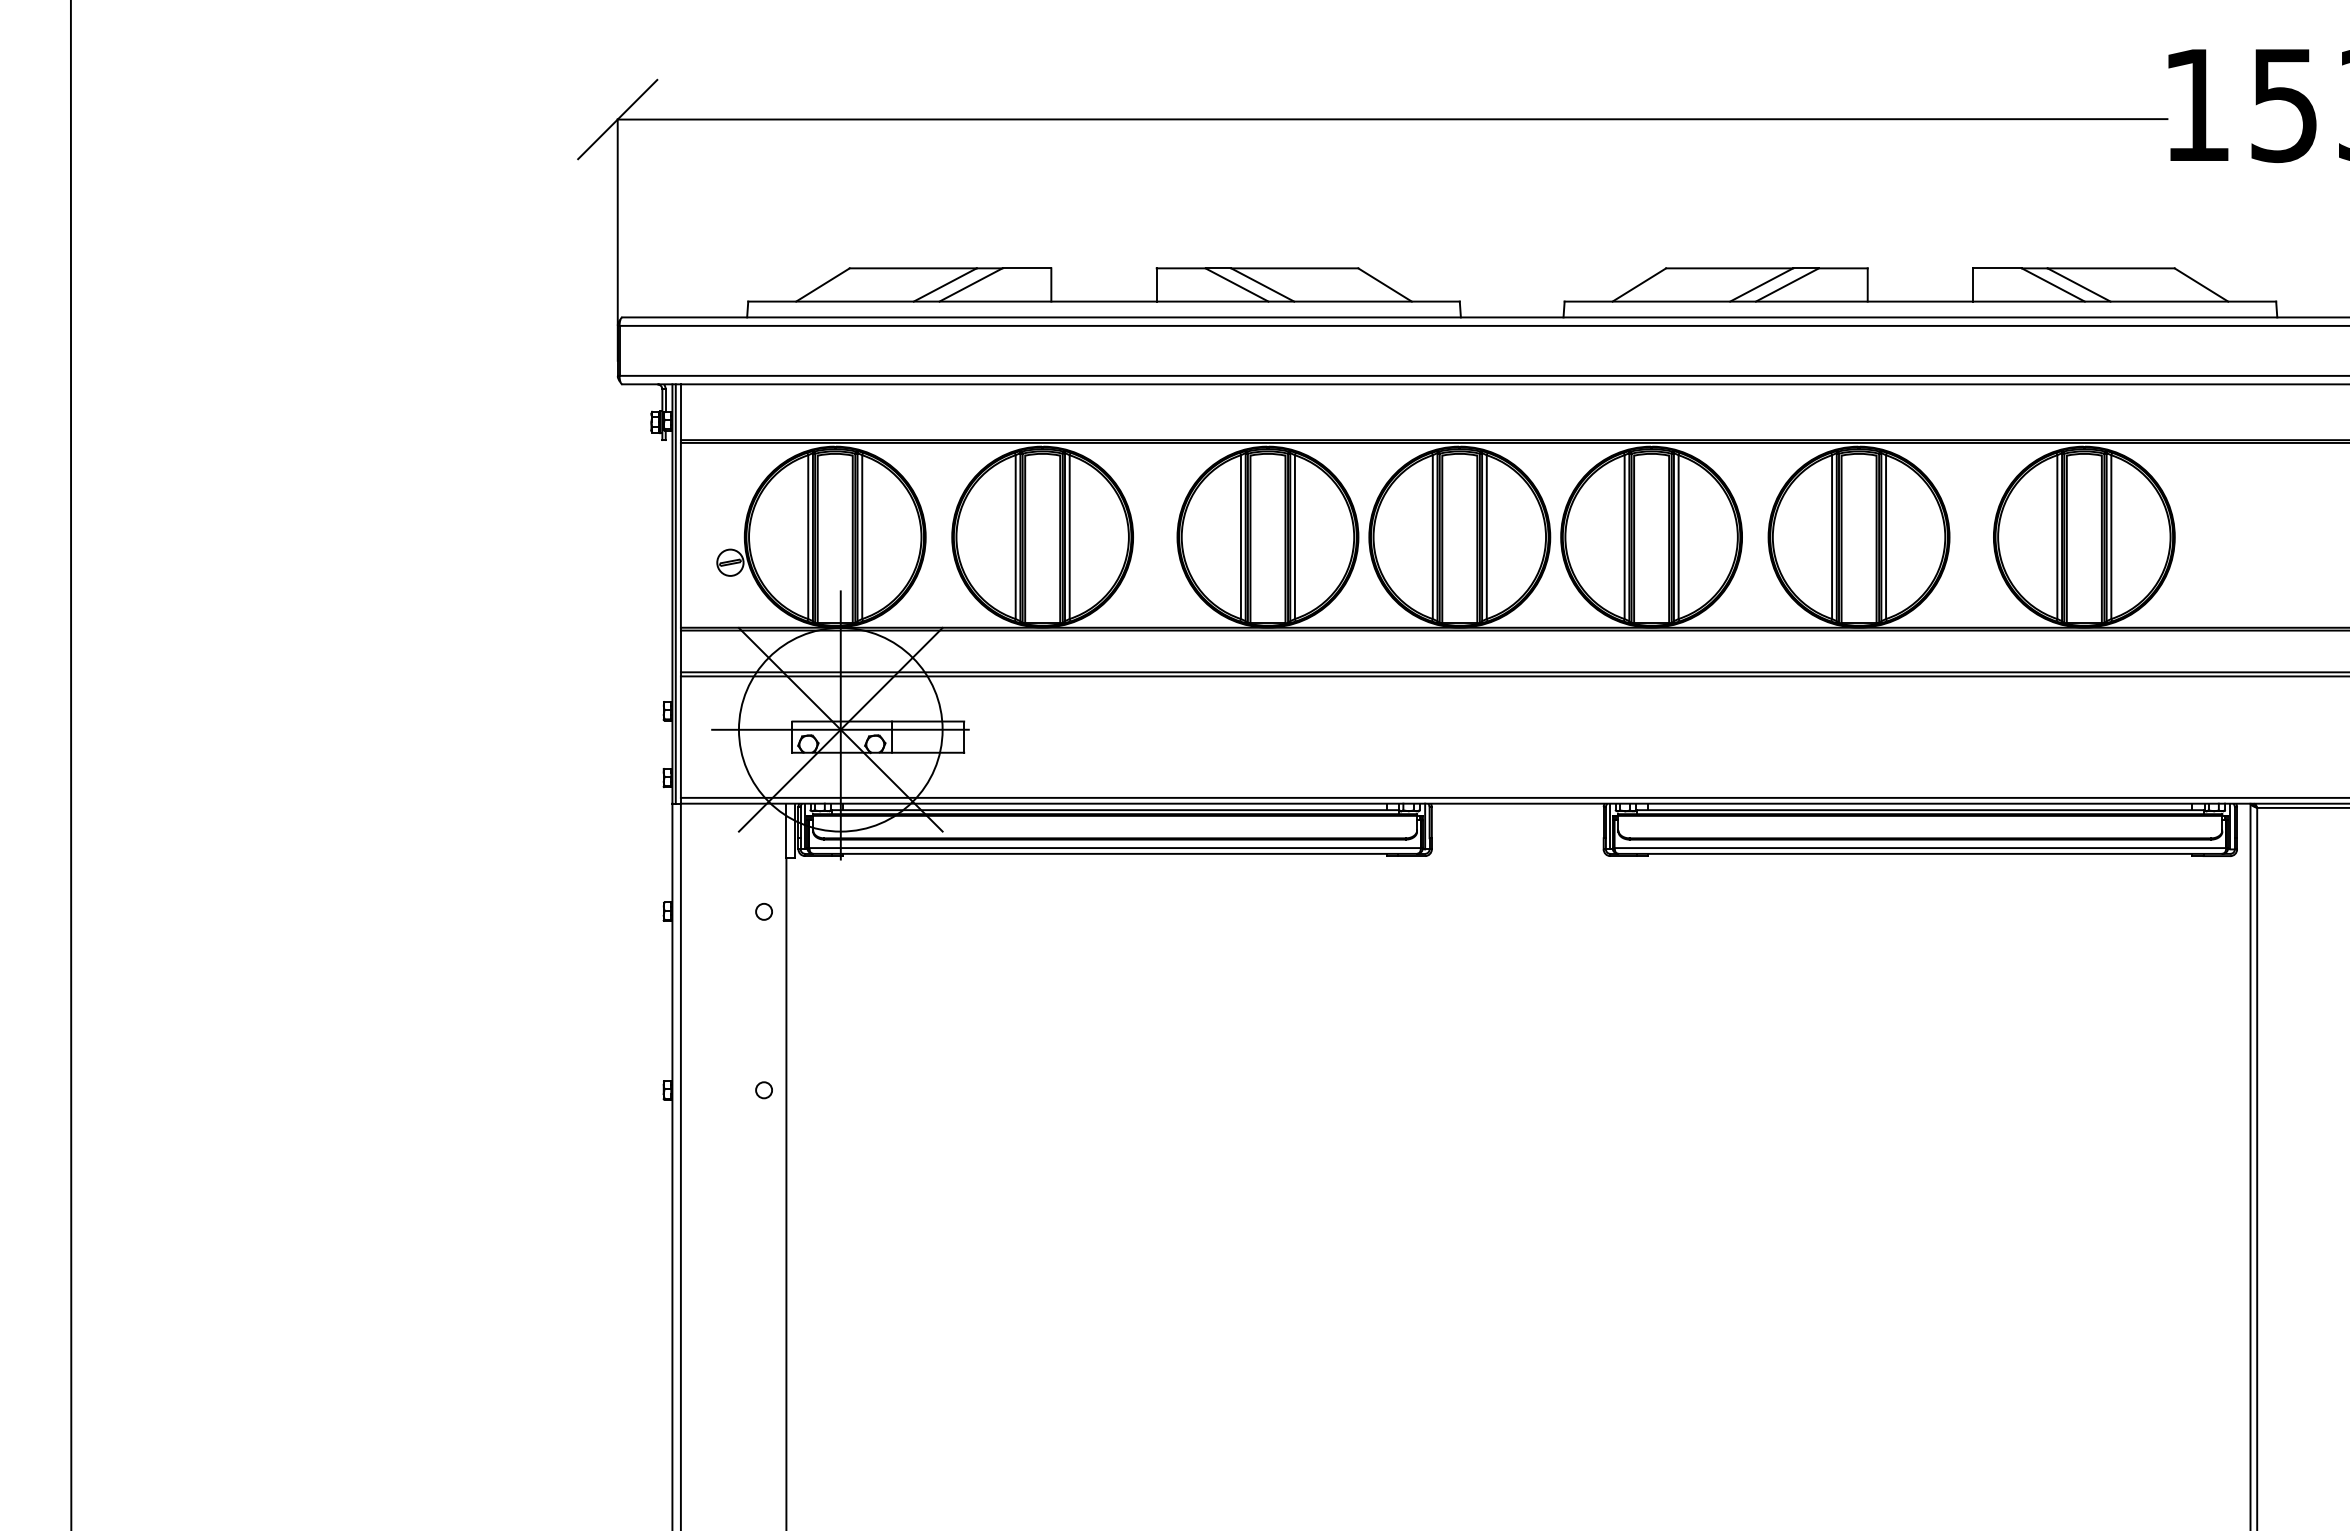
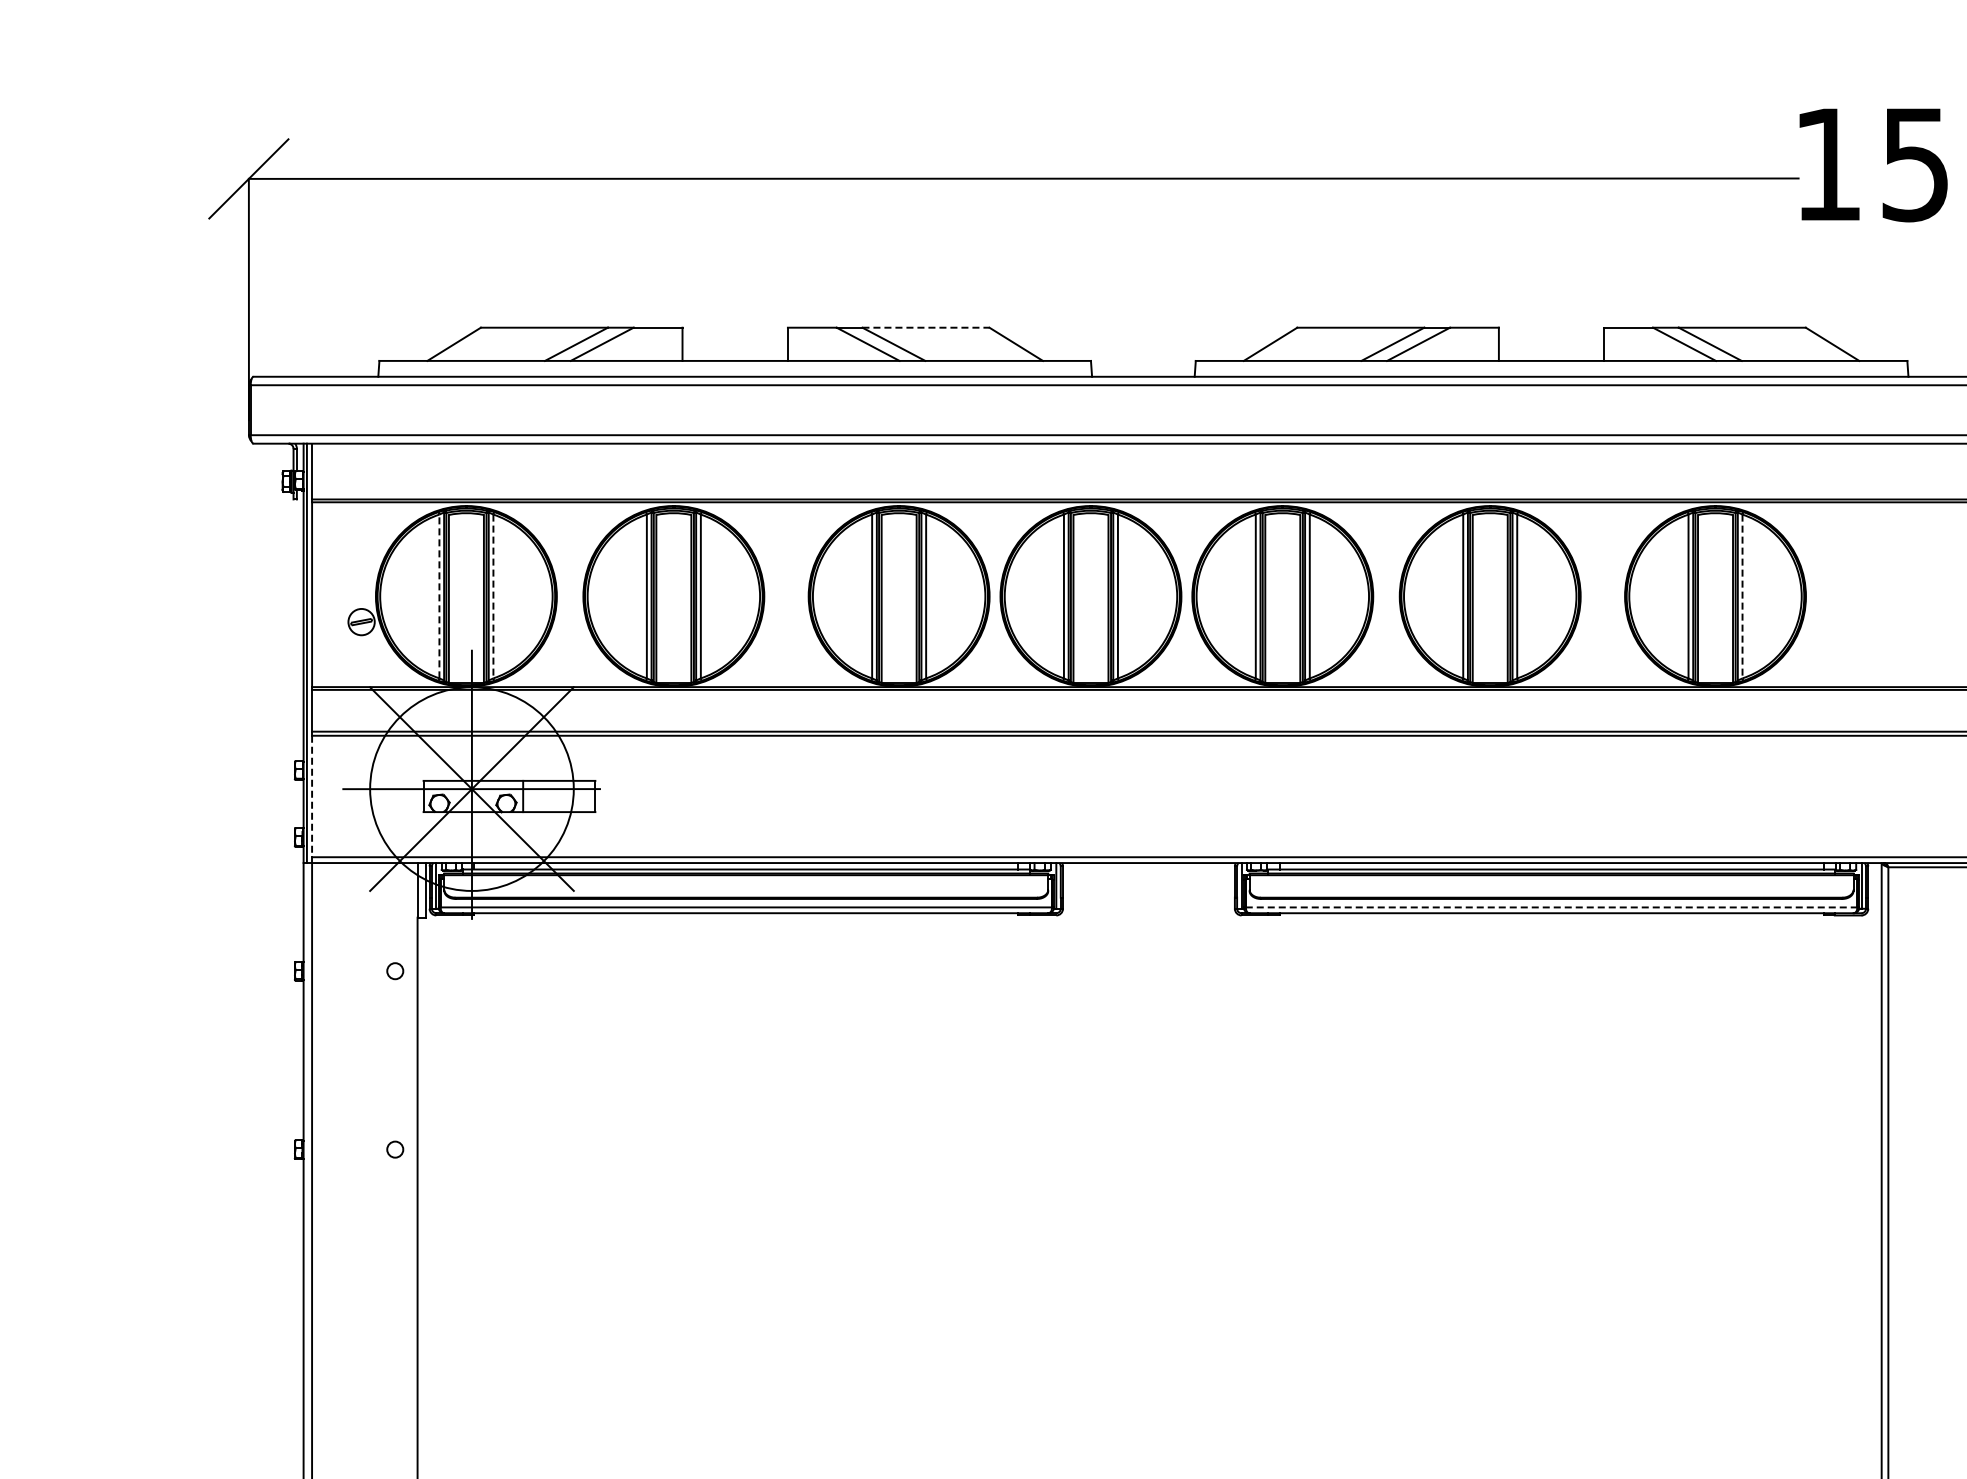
line: (1294, 268) -> (925, 327), solid -> dashed
line: (808, 537) -> (439, 596), solid -> dashed
line: (862, 537) -> (493, 596), solid -> dashed
line: (2111, 537) -> (1742, 596), solid -> dashed
line: (680, 737) -> (311, 796), solid -> dashed
line: (1920, 848) -> (1551, 907), solid -> dashed

